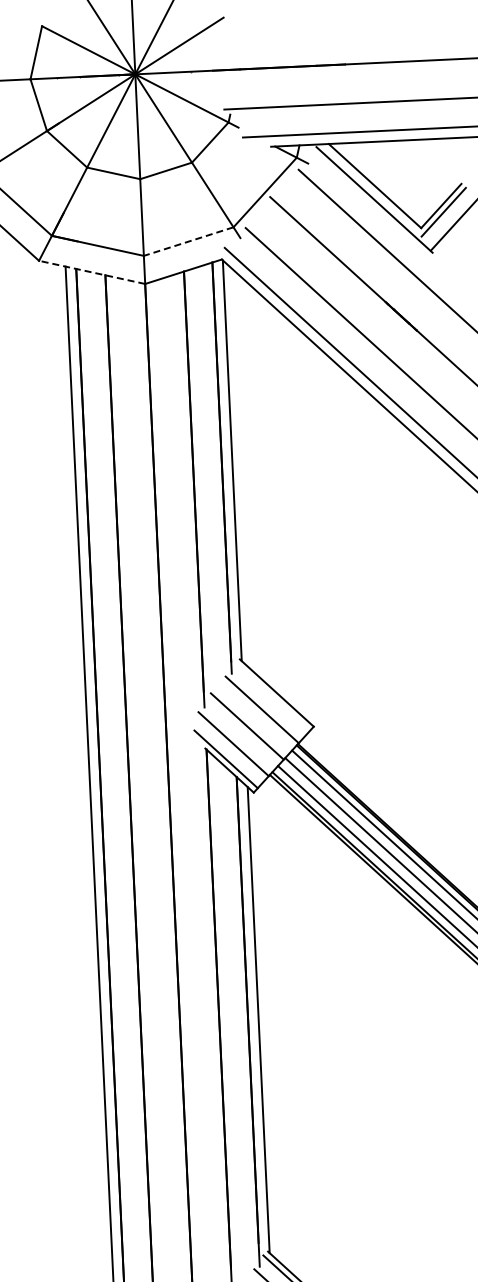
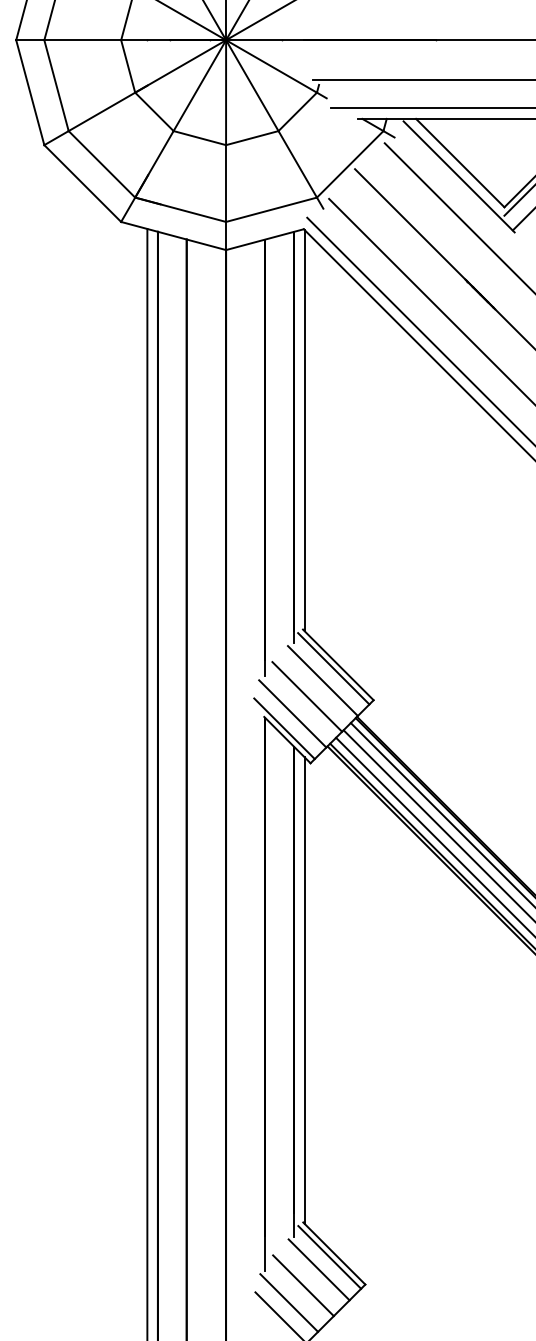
line: (188, 241) -> (271, 209), dashed -> solid
line: (91, 271) -> (173, 235), dashed -> solid
line: (272, 696) -> (333, 668), added

